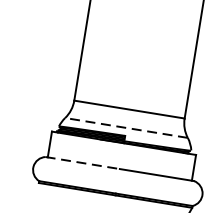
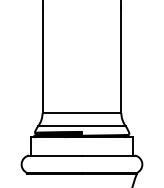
line: (125, 128) -> (81, 126), dashed -> solid
line: (84, 163) -> (56, 155), dashed -> solid

